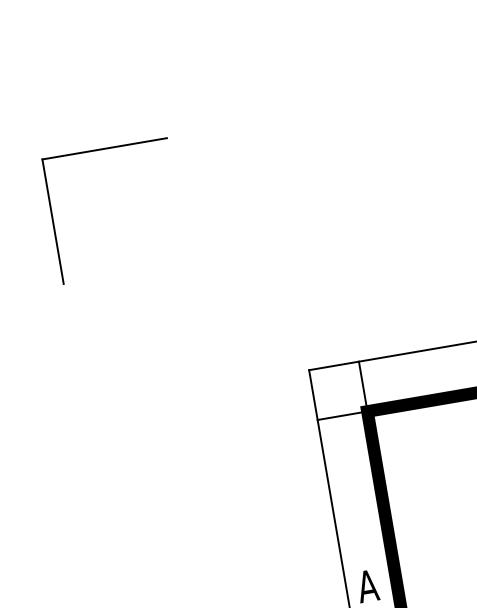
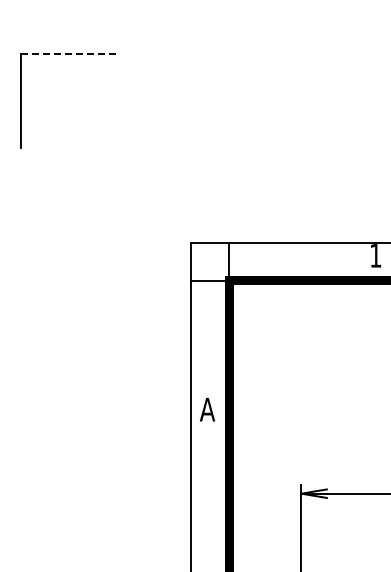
line: (104, 148) -> (68, 53), solid -> dashed

